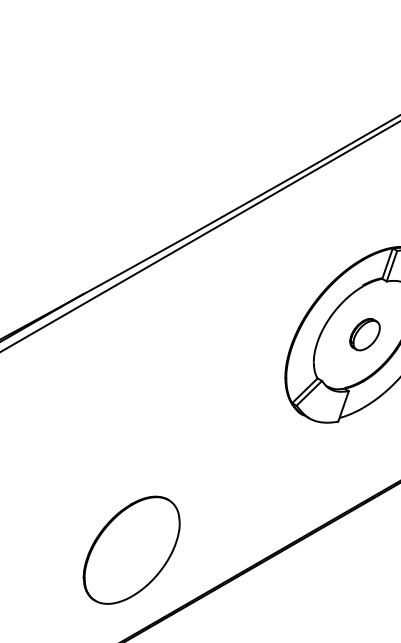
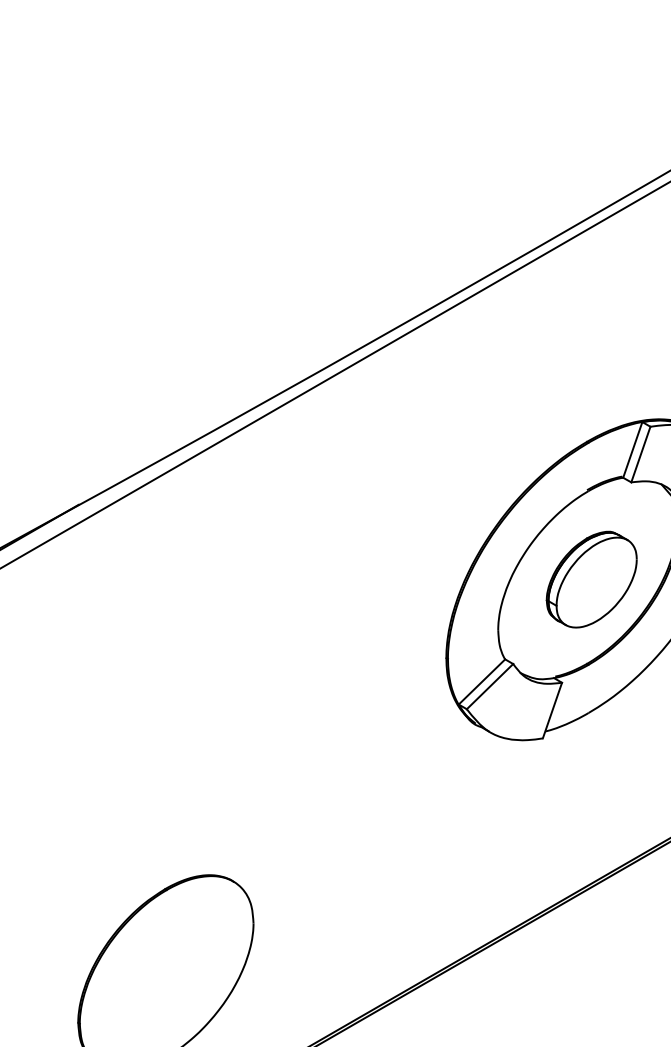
part: (364, 334) -> (590, 579), size x1.67

